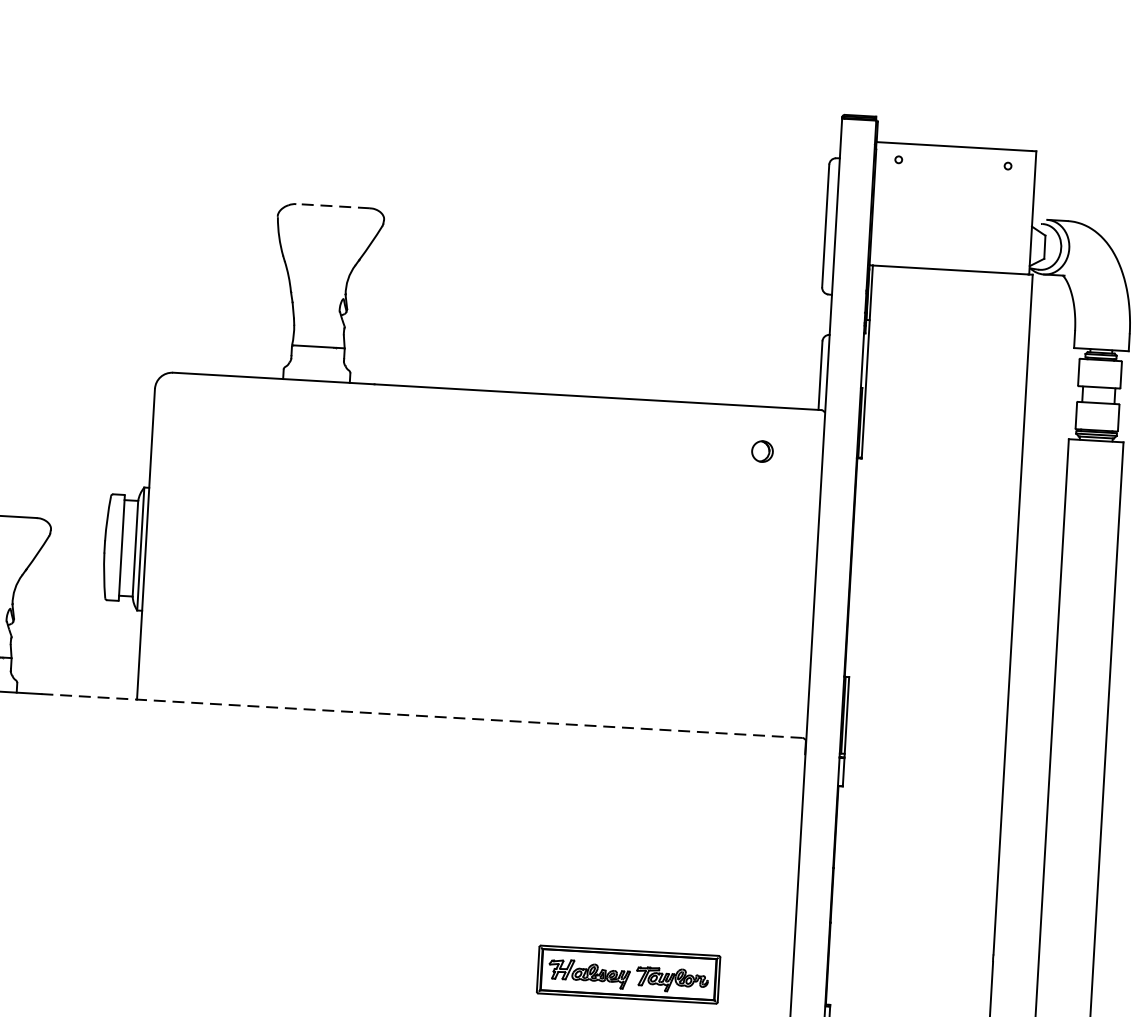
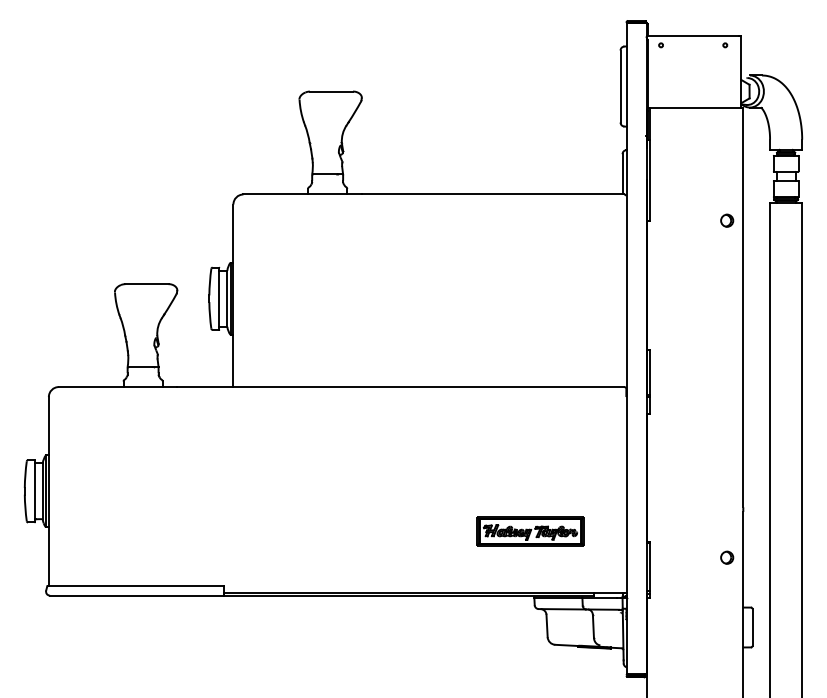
line: (333, 206) -> (331, 91), dashed -> solid
part: (763, 451) -> (727, 220), moved
line: (423, 716) -> (401, 387), dashed -> solid

